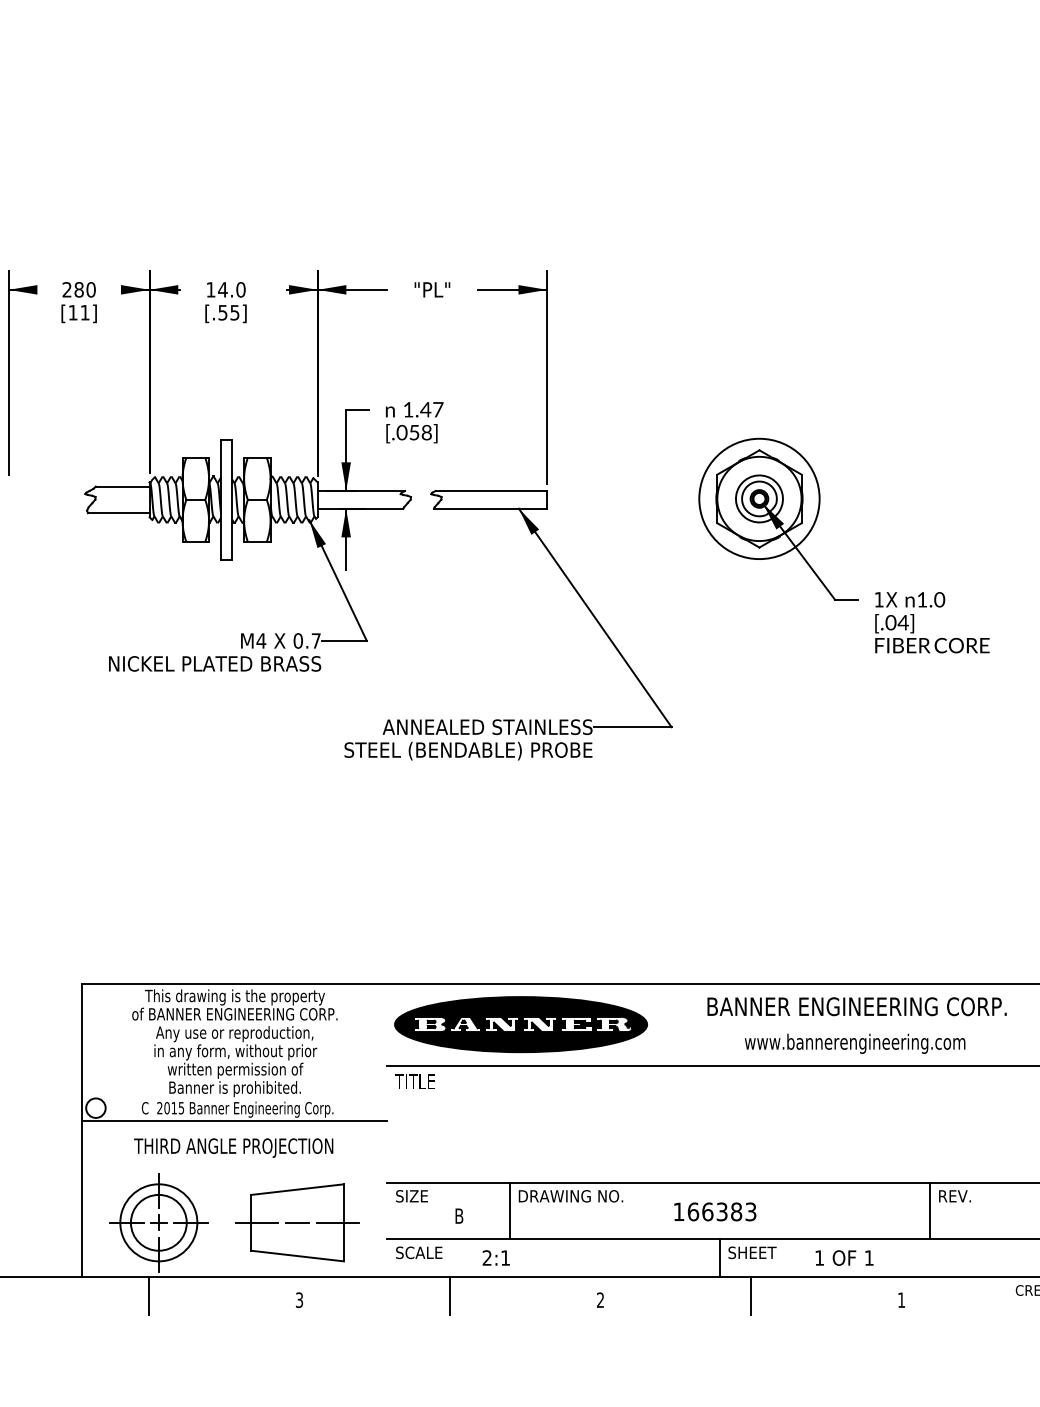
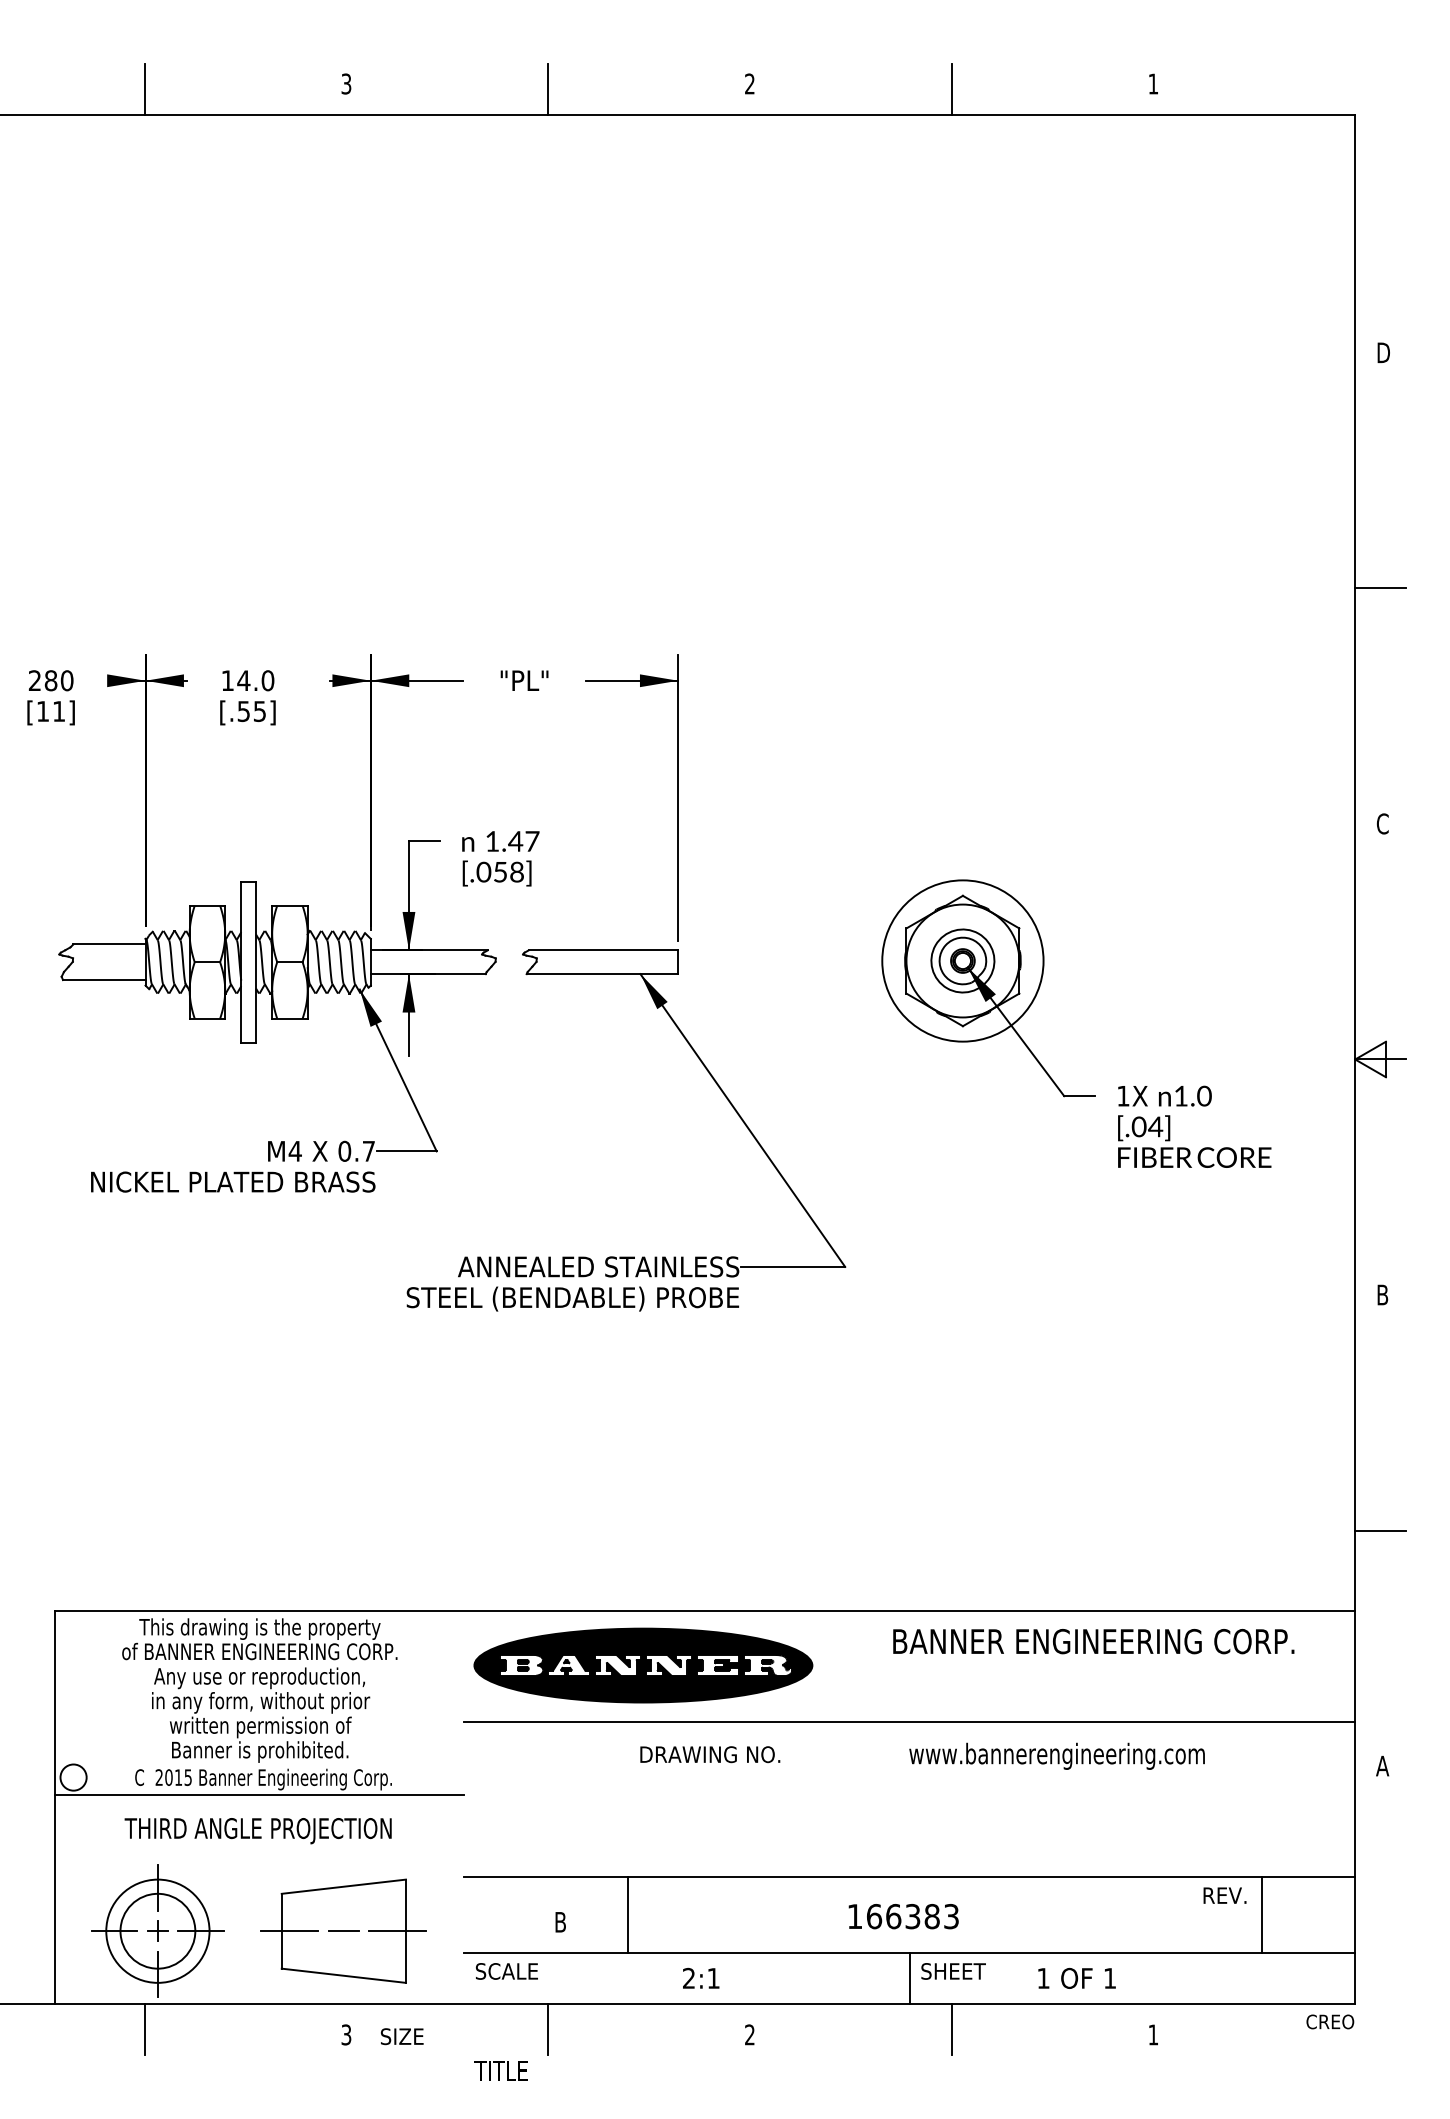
text: (854, 1043) -> (1056, 1755), moved
text: (414, 1081) -> (500, 2070), moved
text: (412, 1196) -> (402, 2036), moved
text: (571, 1196) -> (710, 1754), moved
line: (930, 1211) -> (1262, 1915), moved
text: (496, 1257) -> (701, 1977), moved

